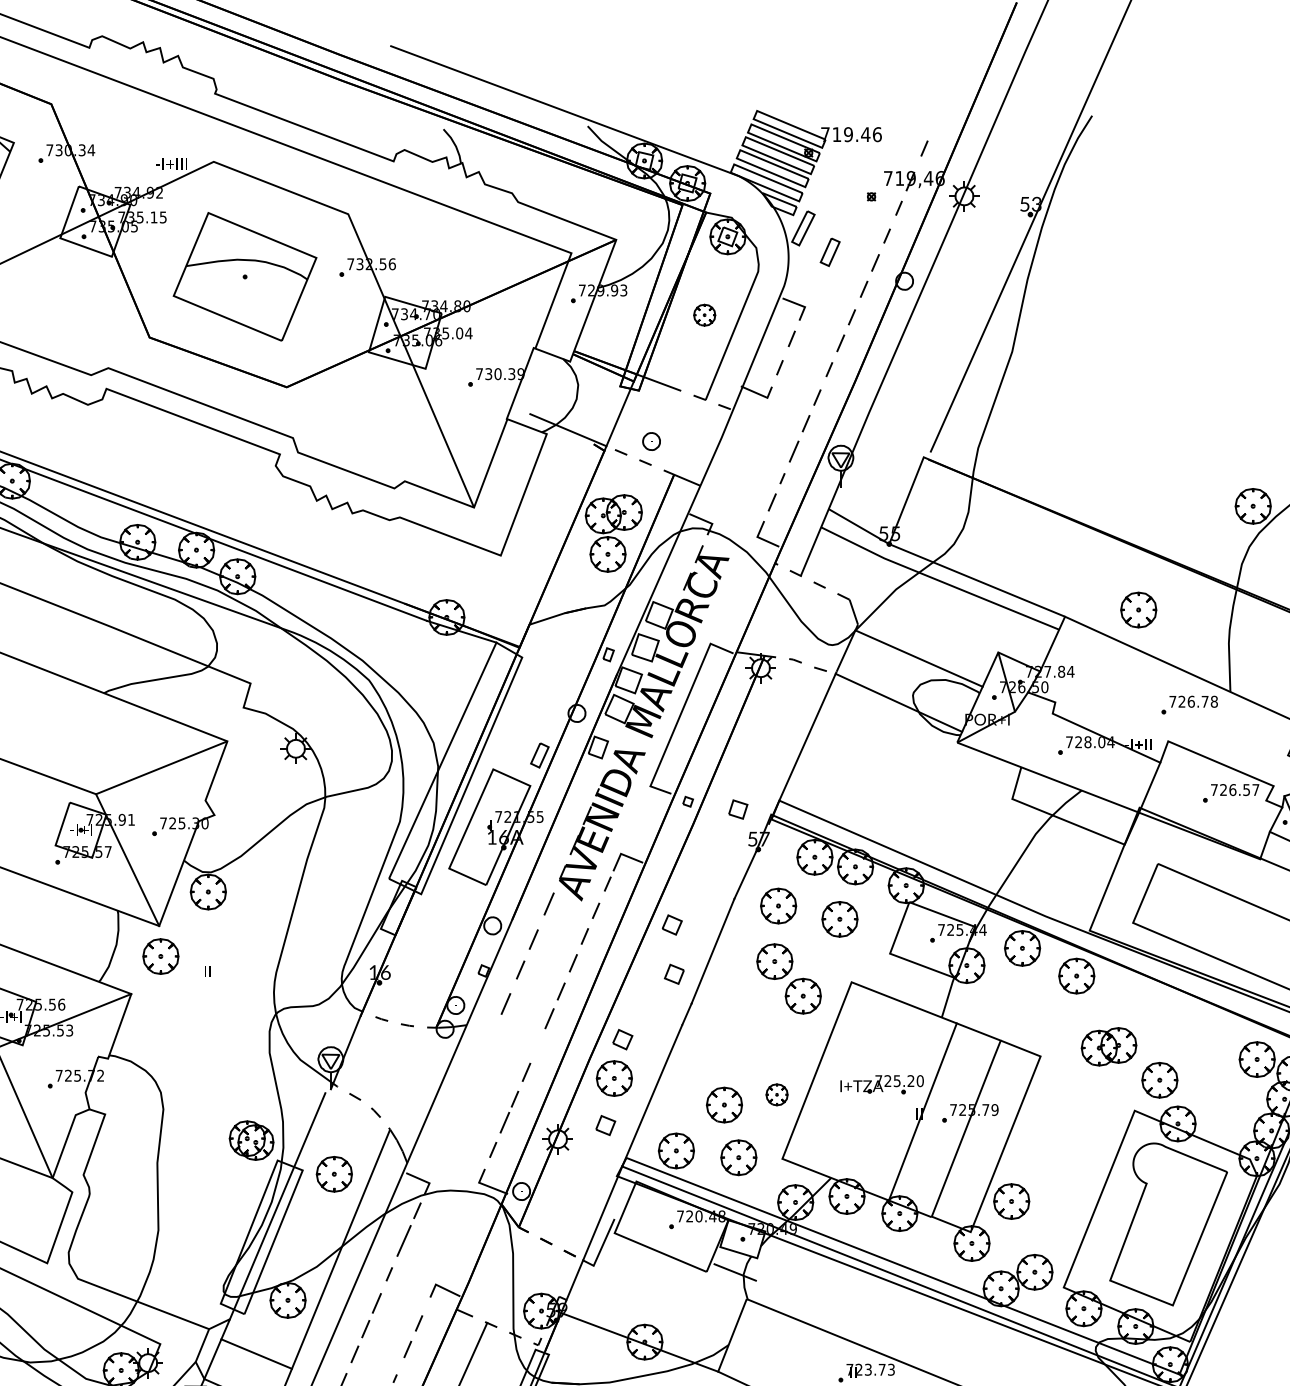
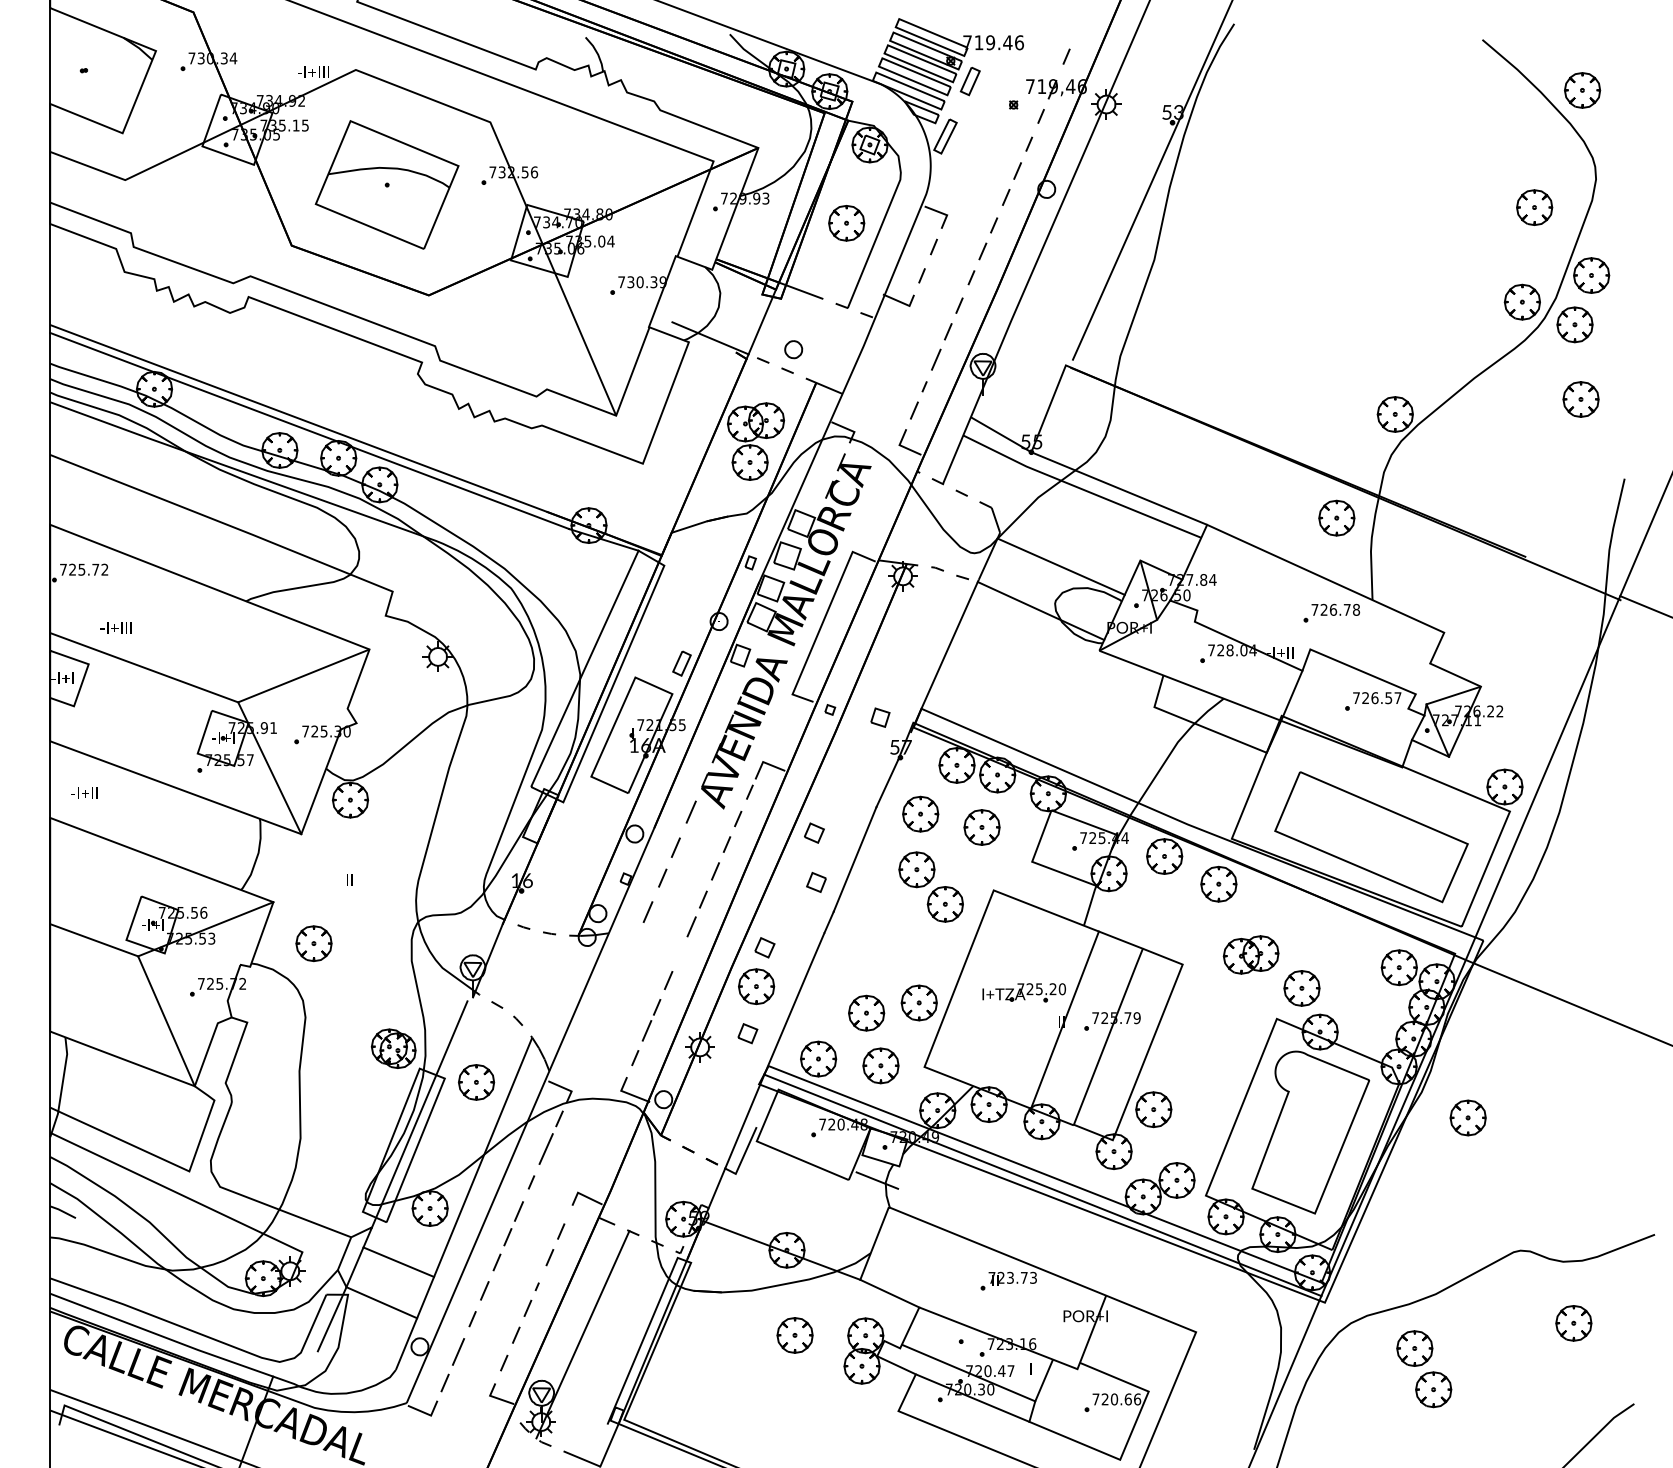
part: (829, 252) -> (969, 81), moved
part: (704, 315) -> (846, 223), size x1.67
part: (1138, 609) -> (1336, 517), moved
part: (160, 956) -> (313, 943), moved
part: (776, 1094) -> (918, 1002), size x1.67

